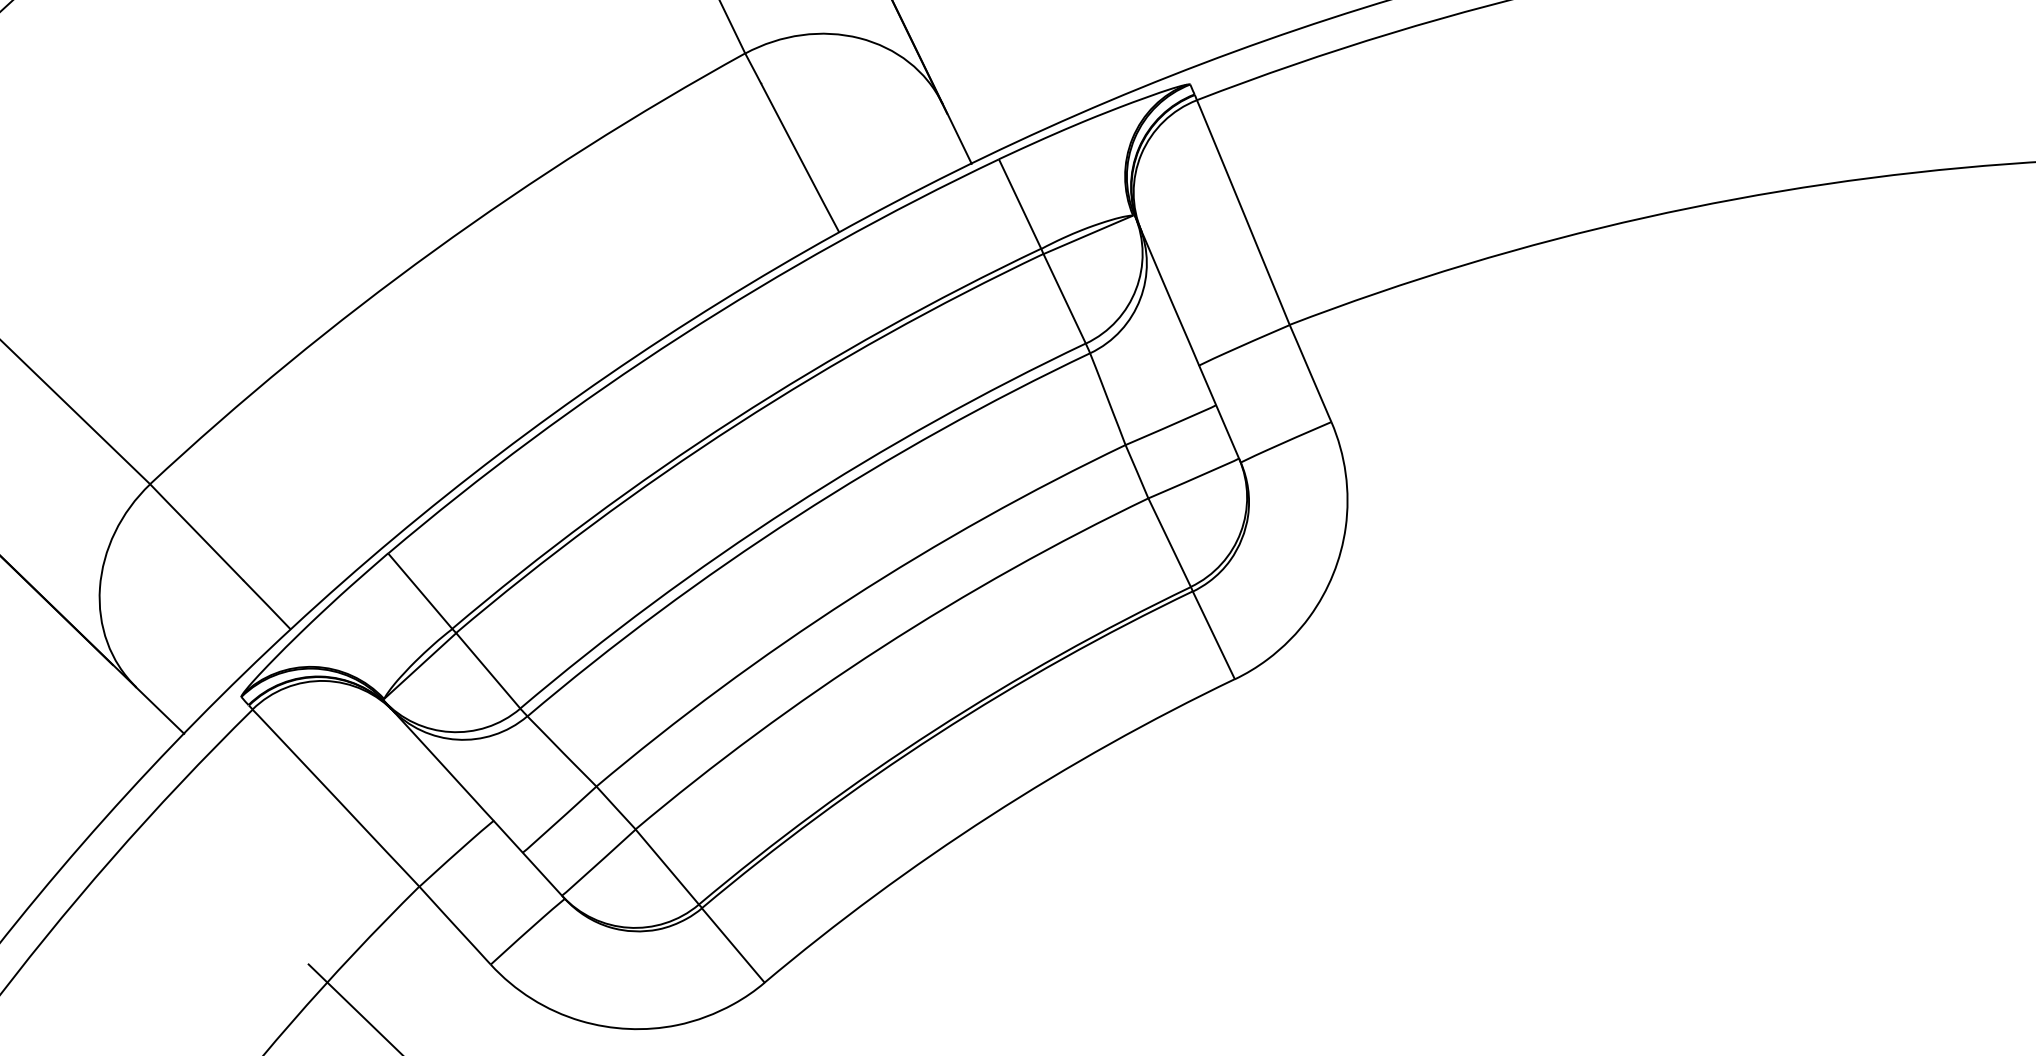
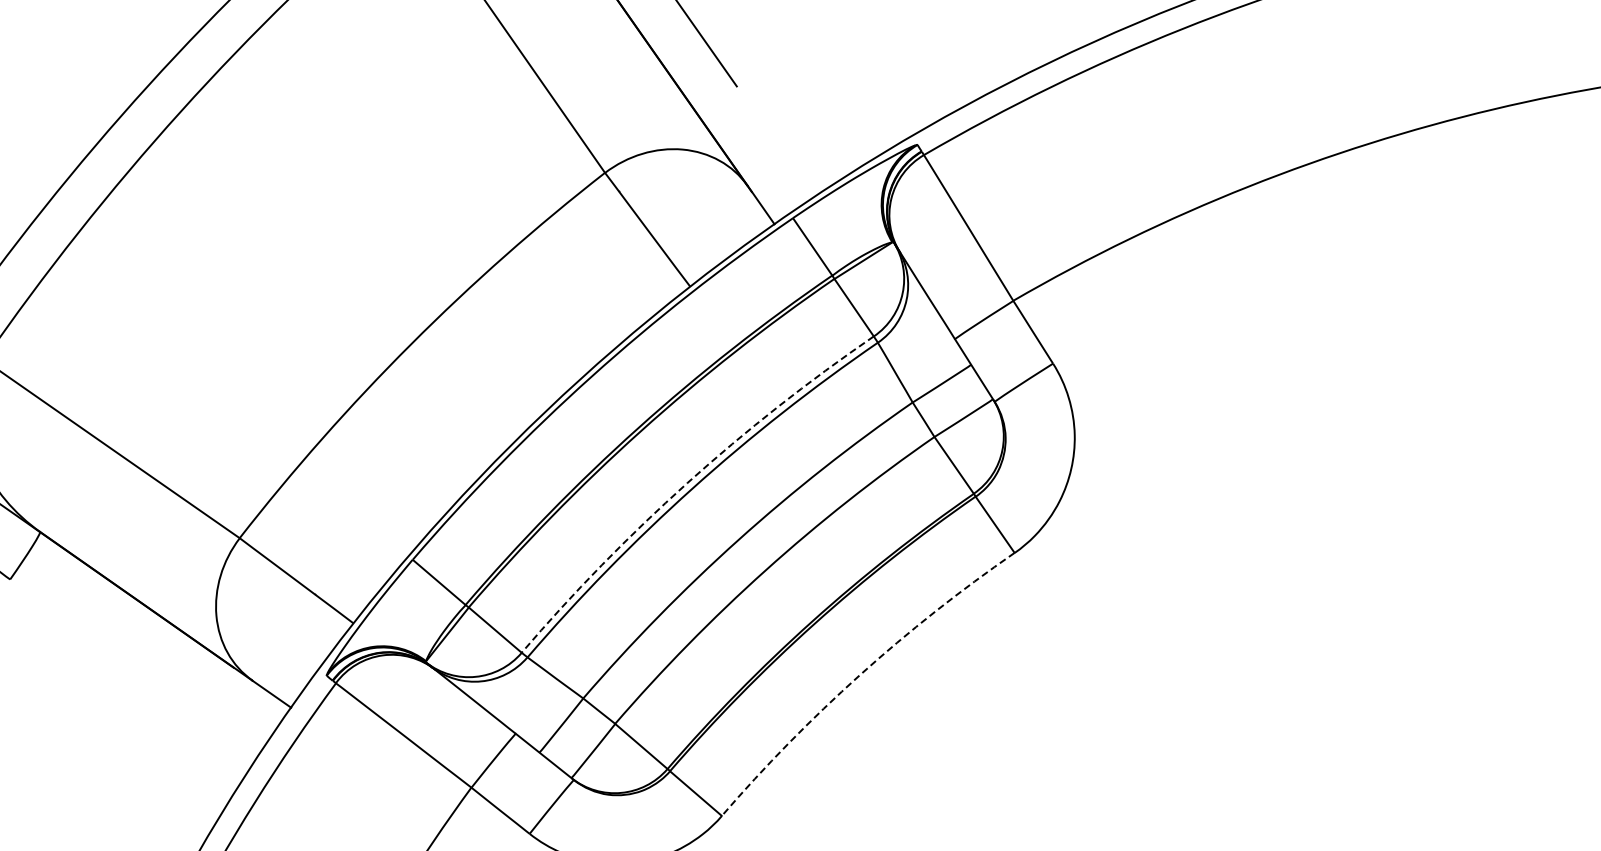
arc: (791, 508) -> (687, 483), solid -> dashed
arc: (989, 816) -> (859, 675), solid -> dashed

